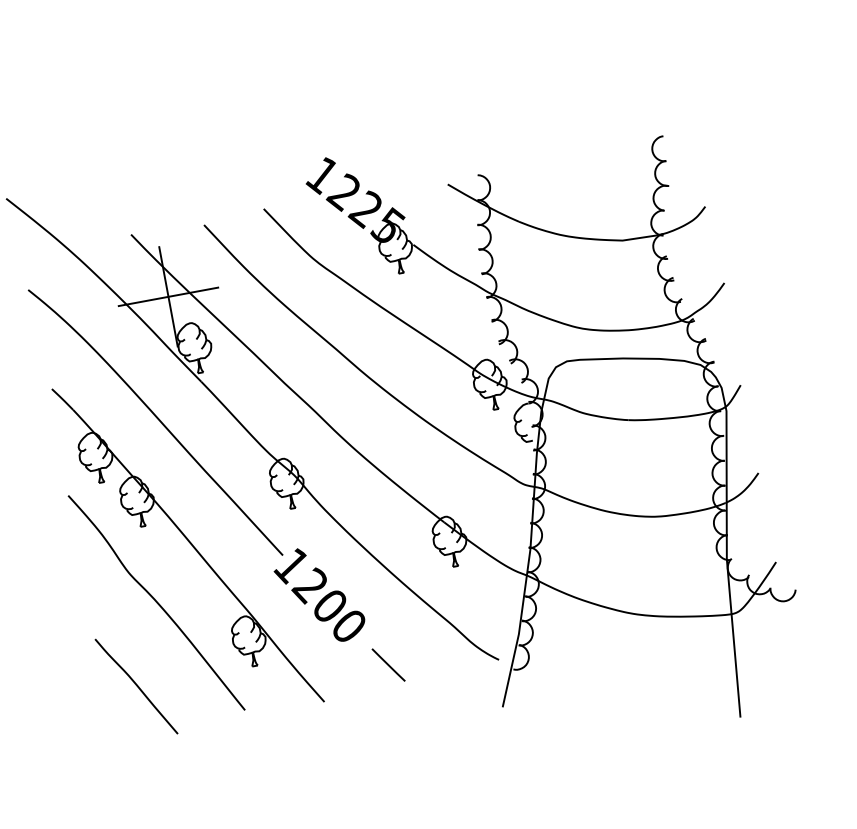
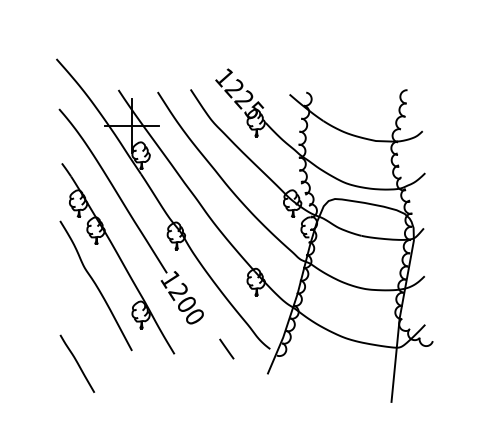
line: (387, 664) -> (226, 348), moved
line: (136, 685) -> (77, 363), moved

